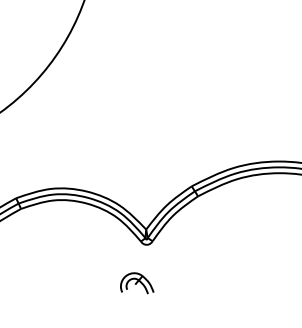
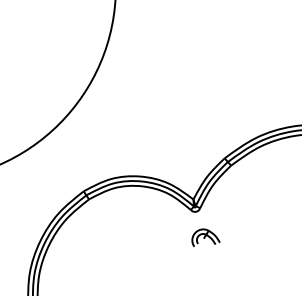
part: (137, 283) -> (205, 237), moved

